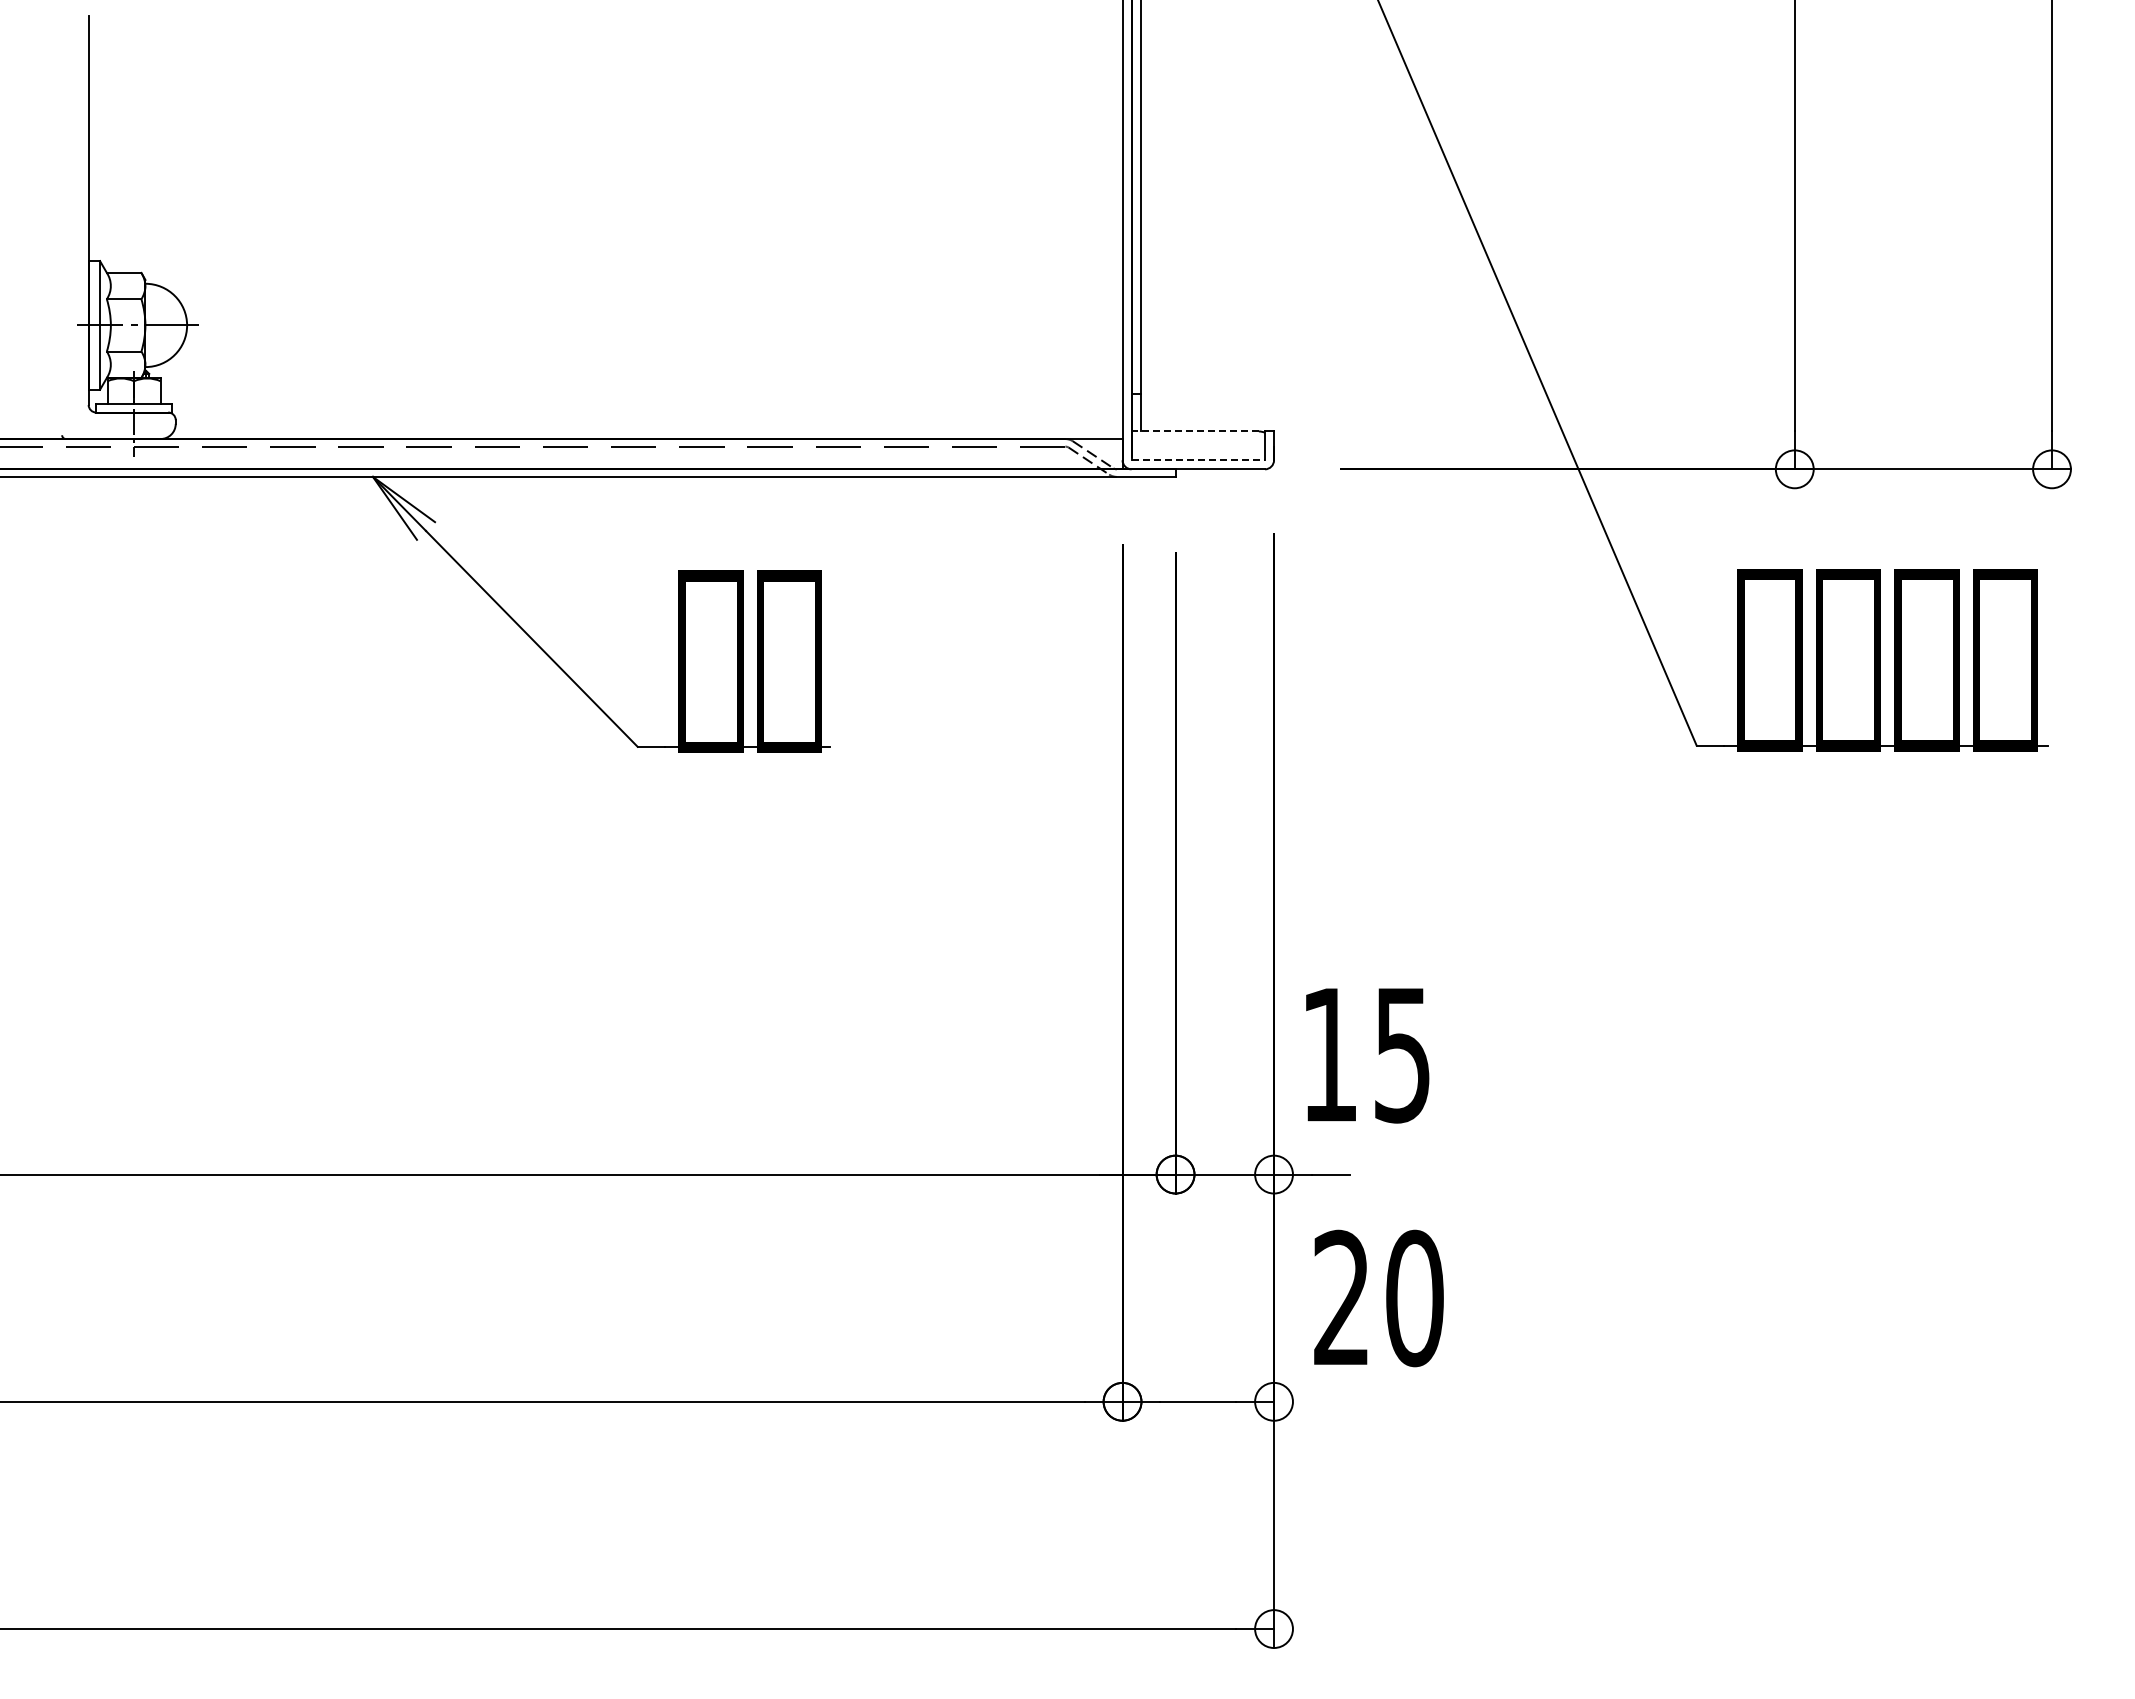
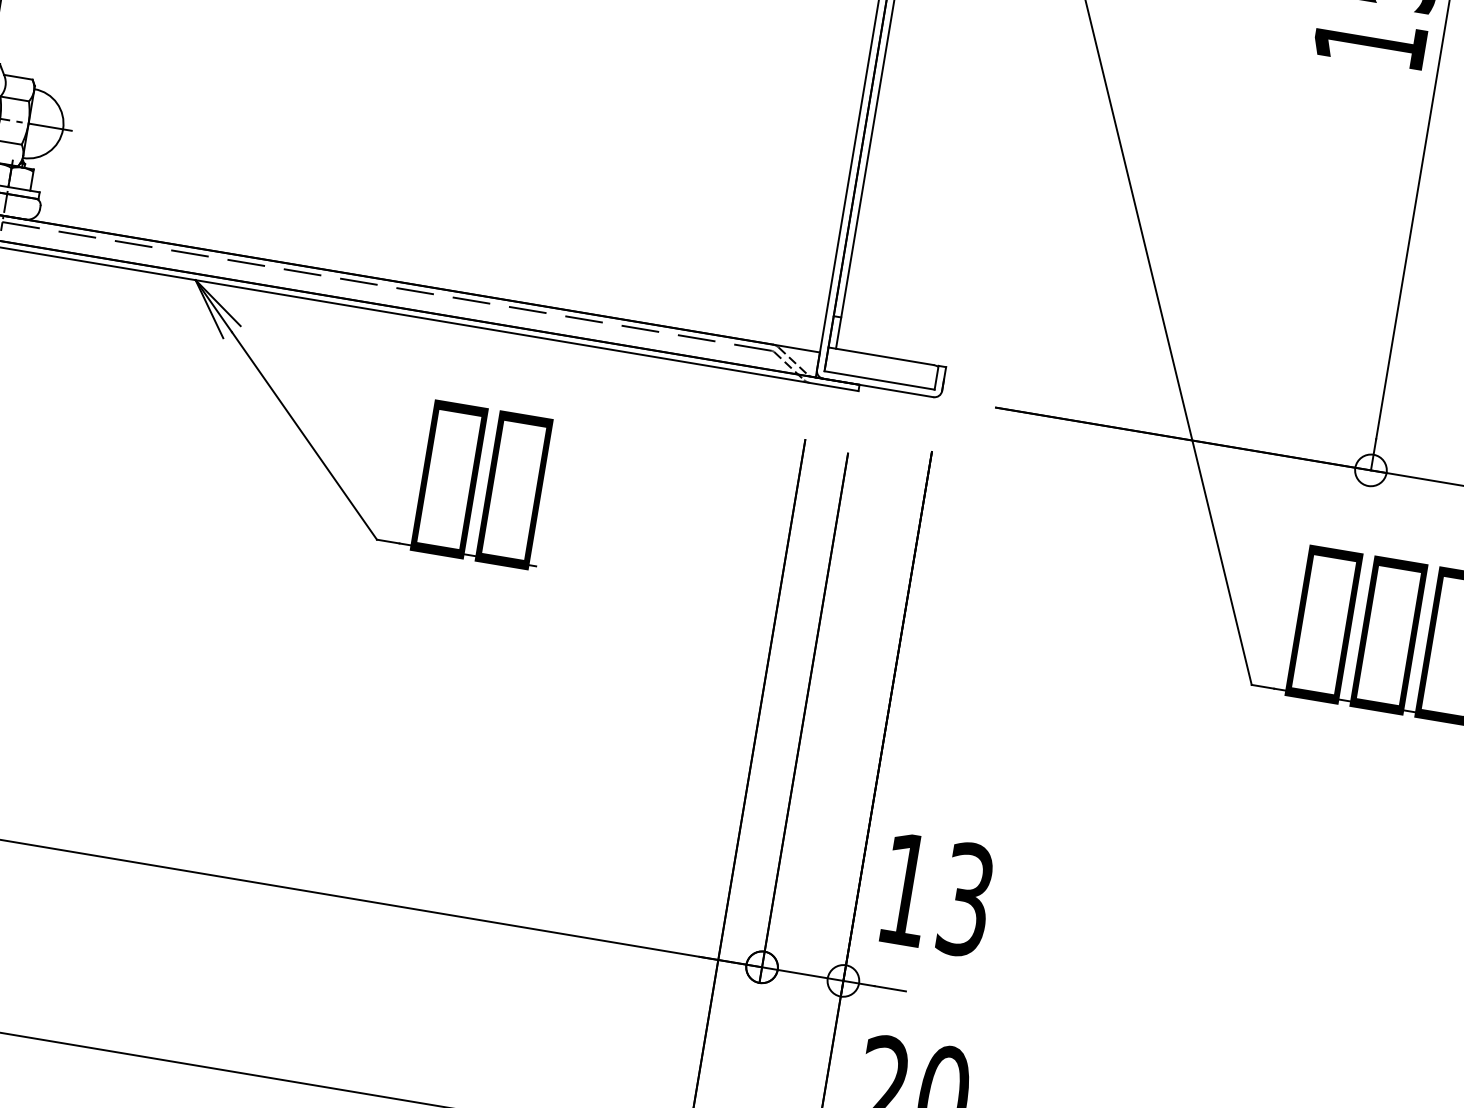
line: (1195, 431) -> (881, 356), dashed -> solid
line: (1198, 460) -> (879, 380), dashed -> solid
text: (1402, 1054) -> (966, 899), 15 -> 13

